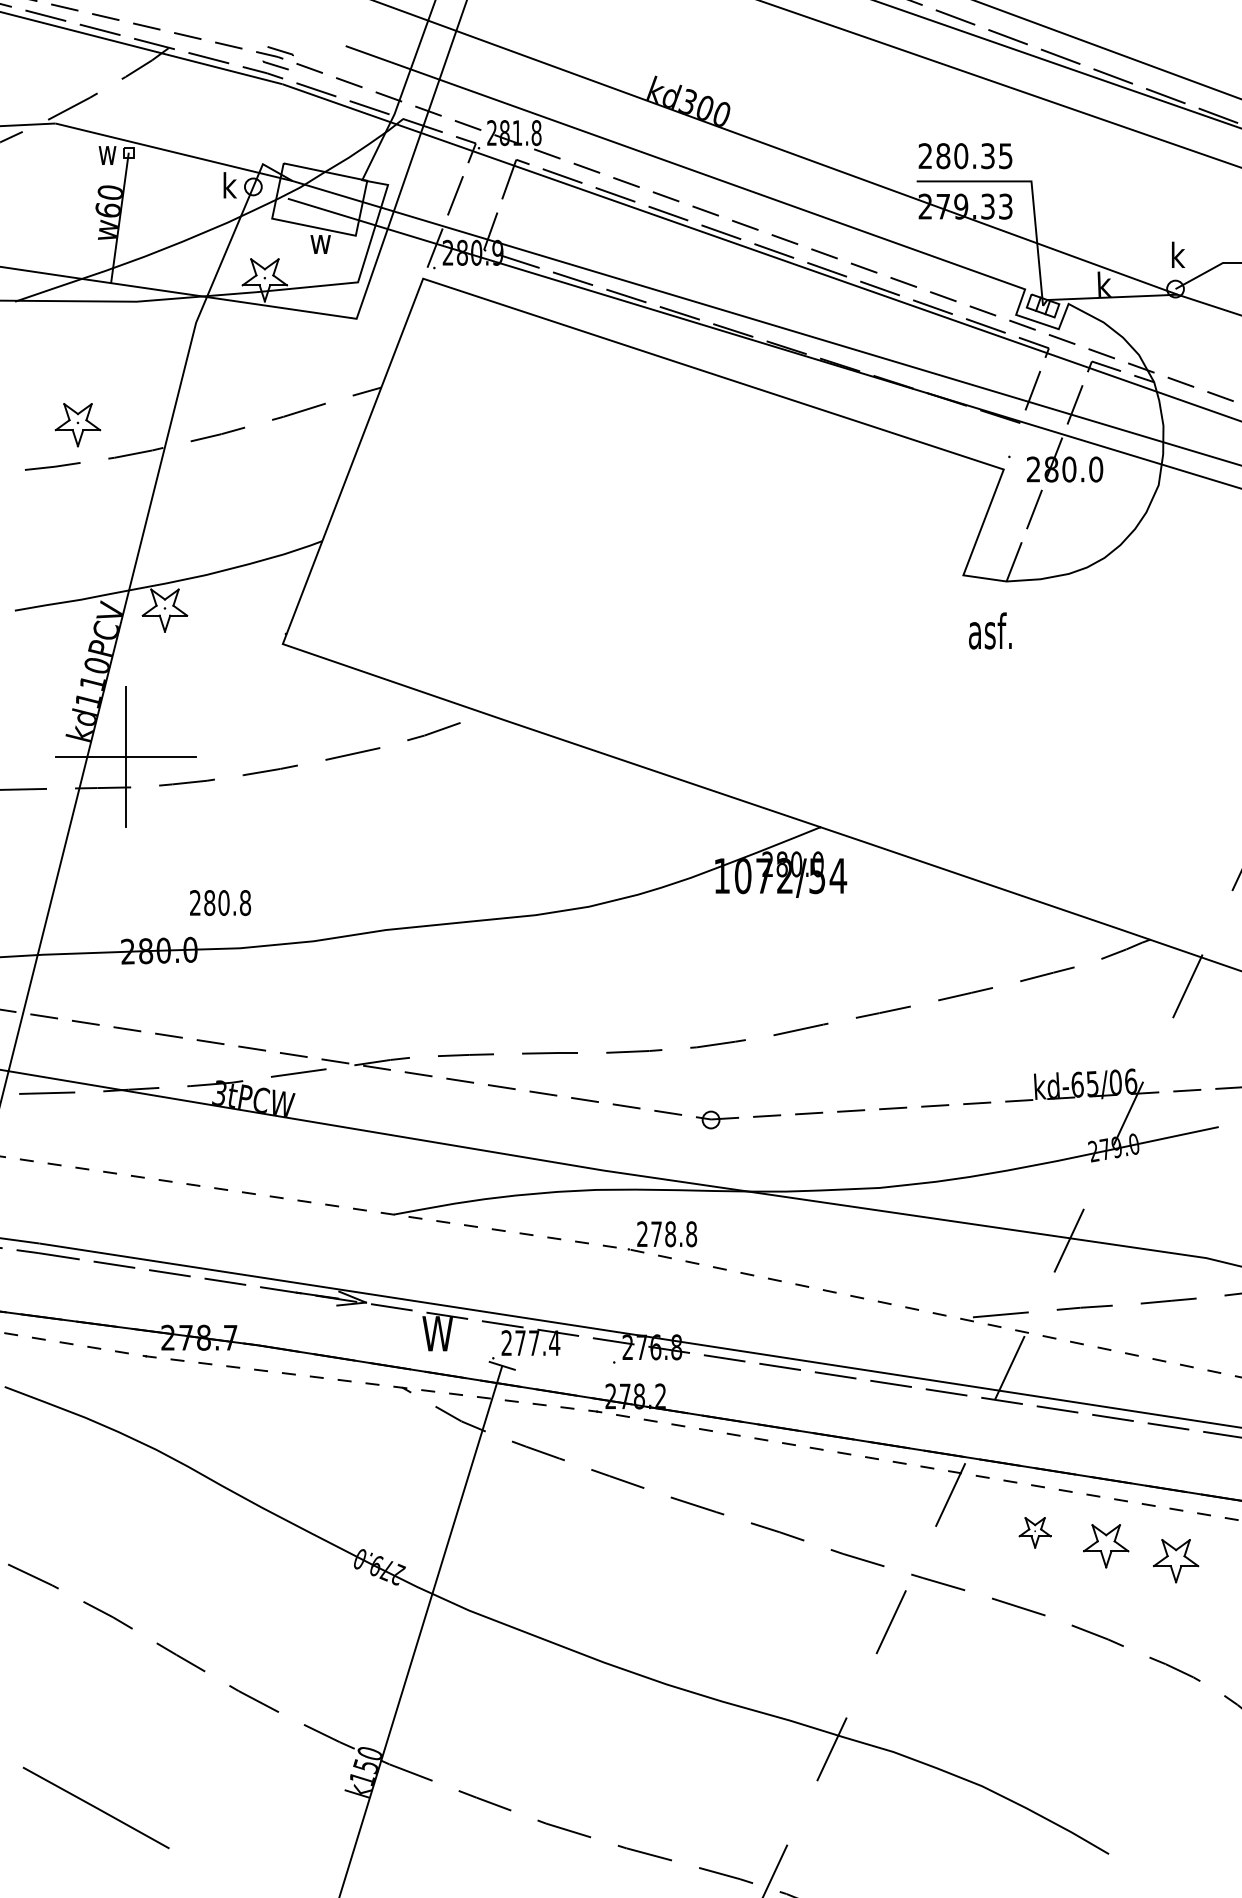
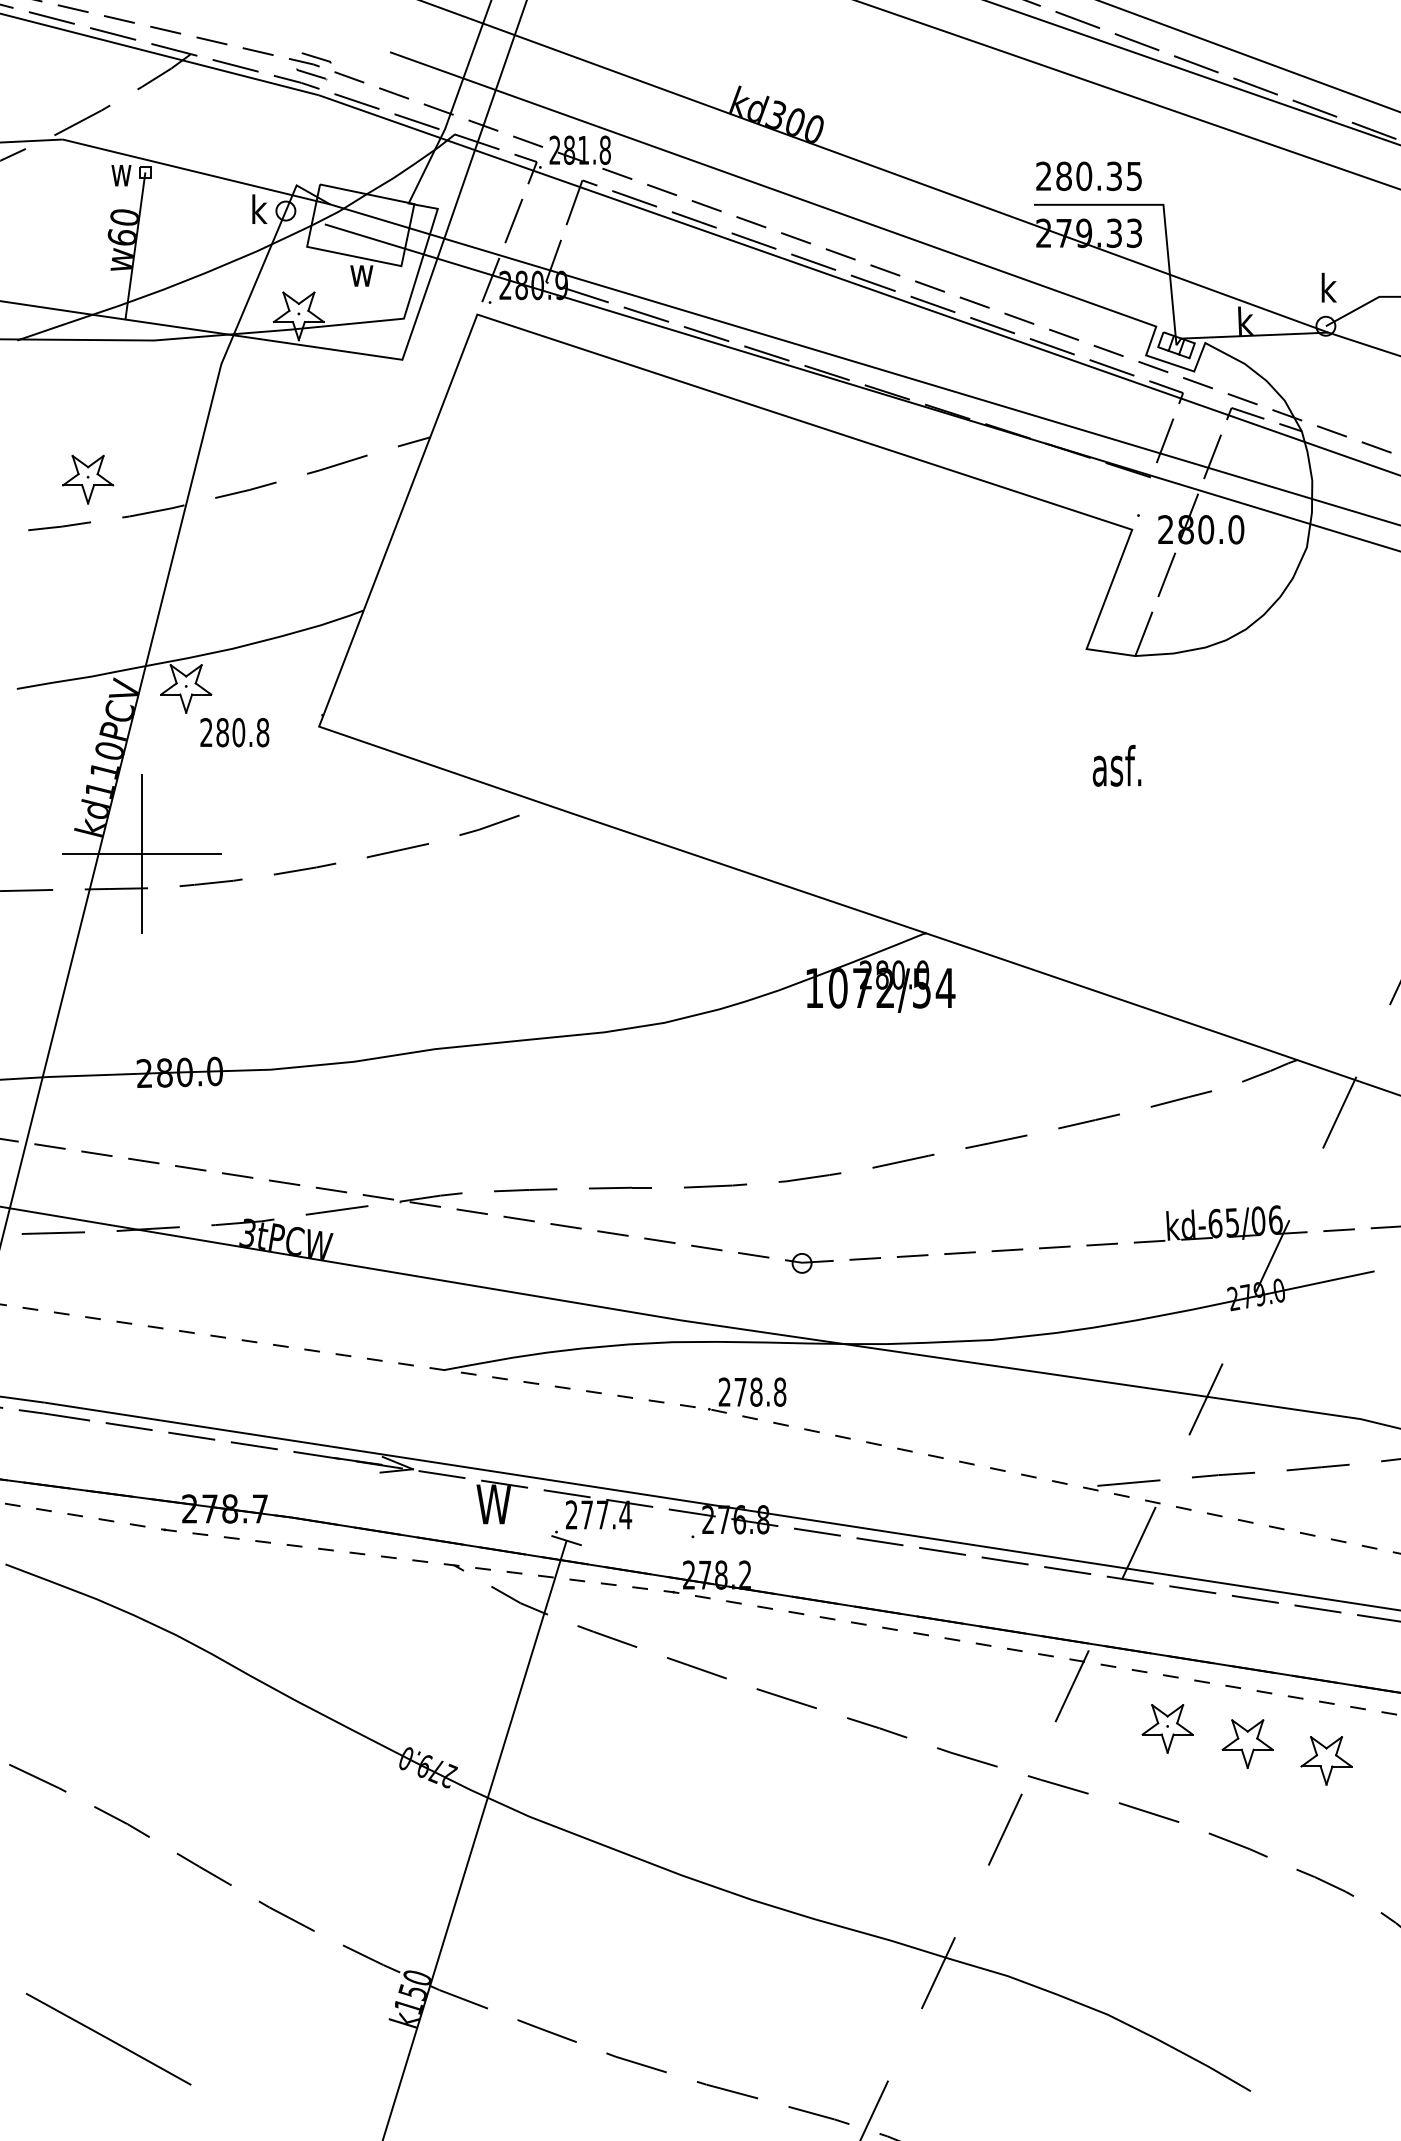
text: (989, 630) -> (1116, 765), moved
text: (220, 902) -> (234, 732), moved
part: (1035, 1532) -> (1167, 1728), size x1.43

